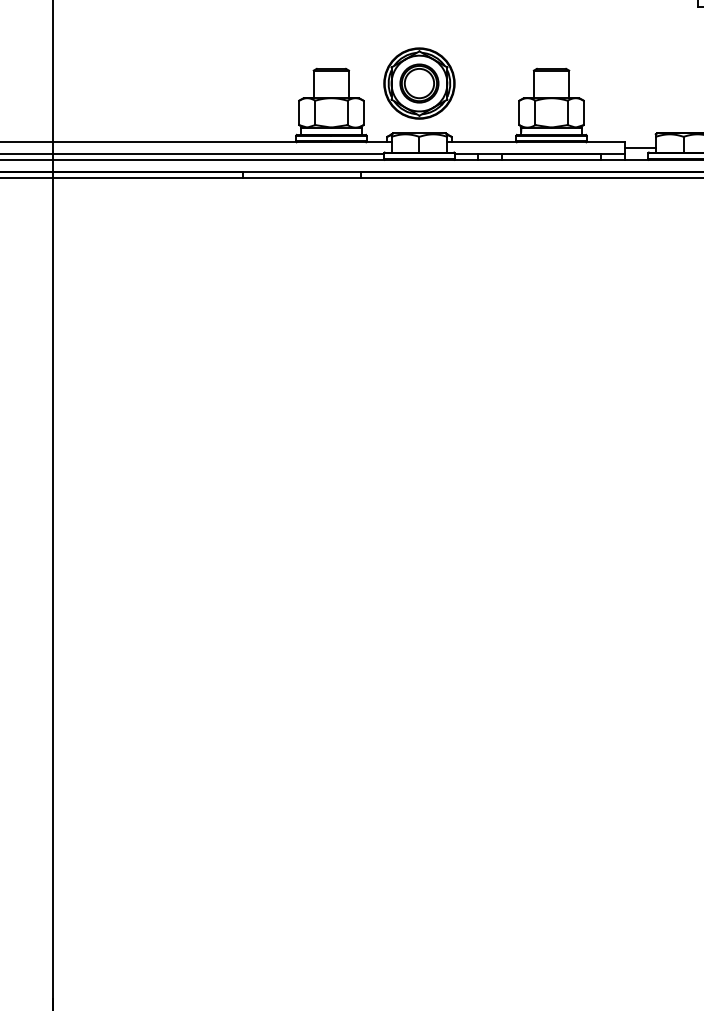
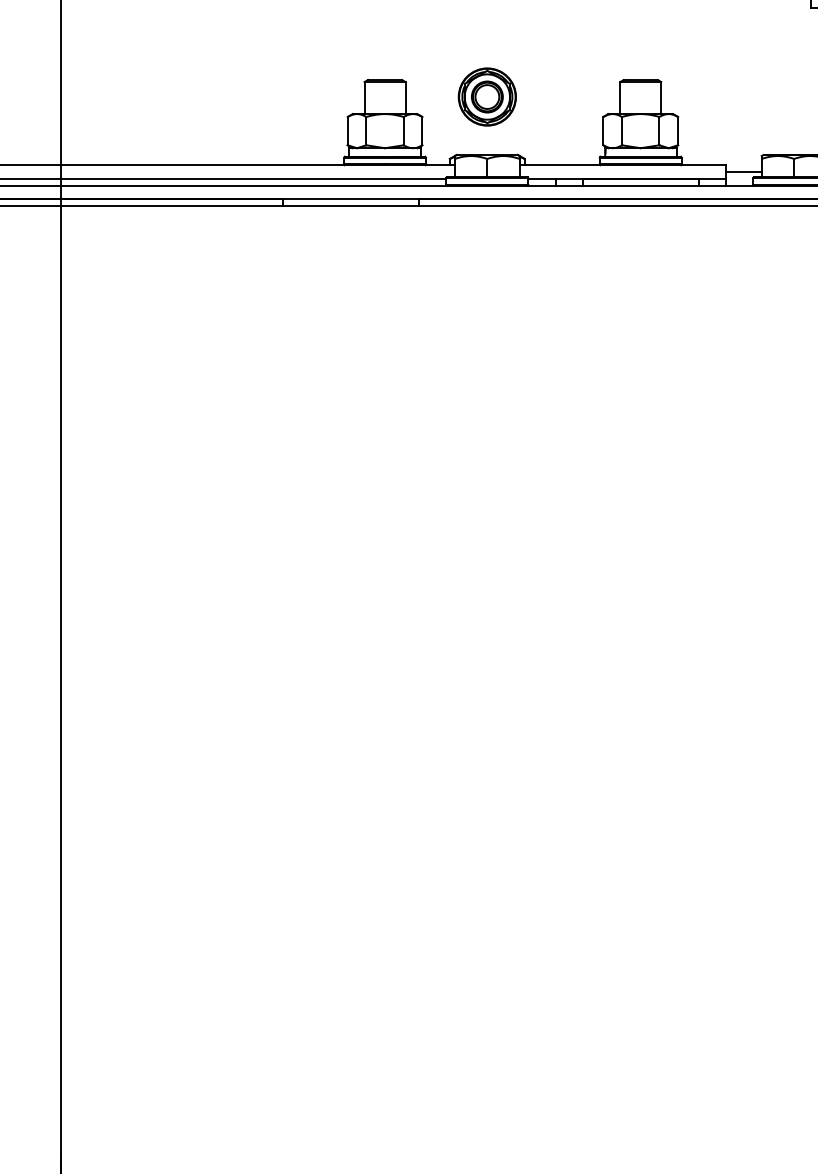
part: (419, 83) -> (487, 96), size x0.7

